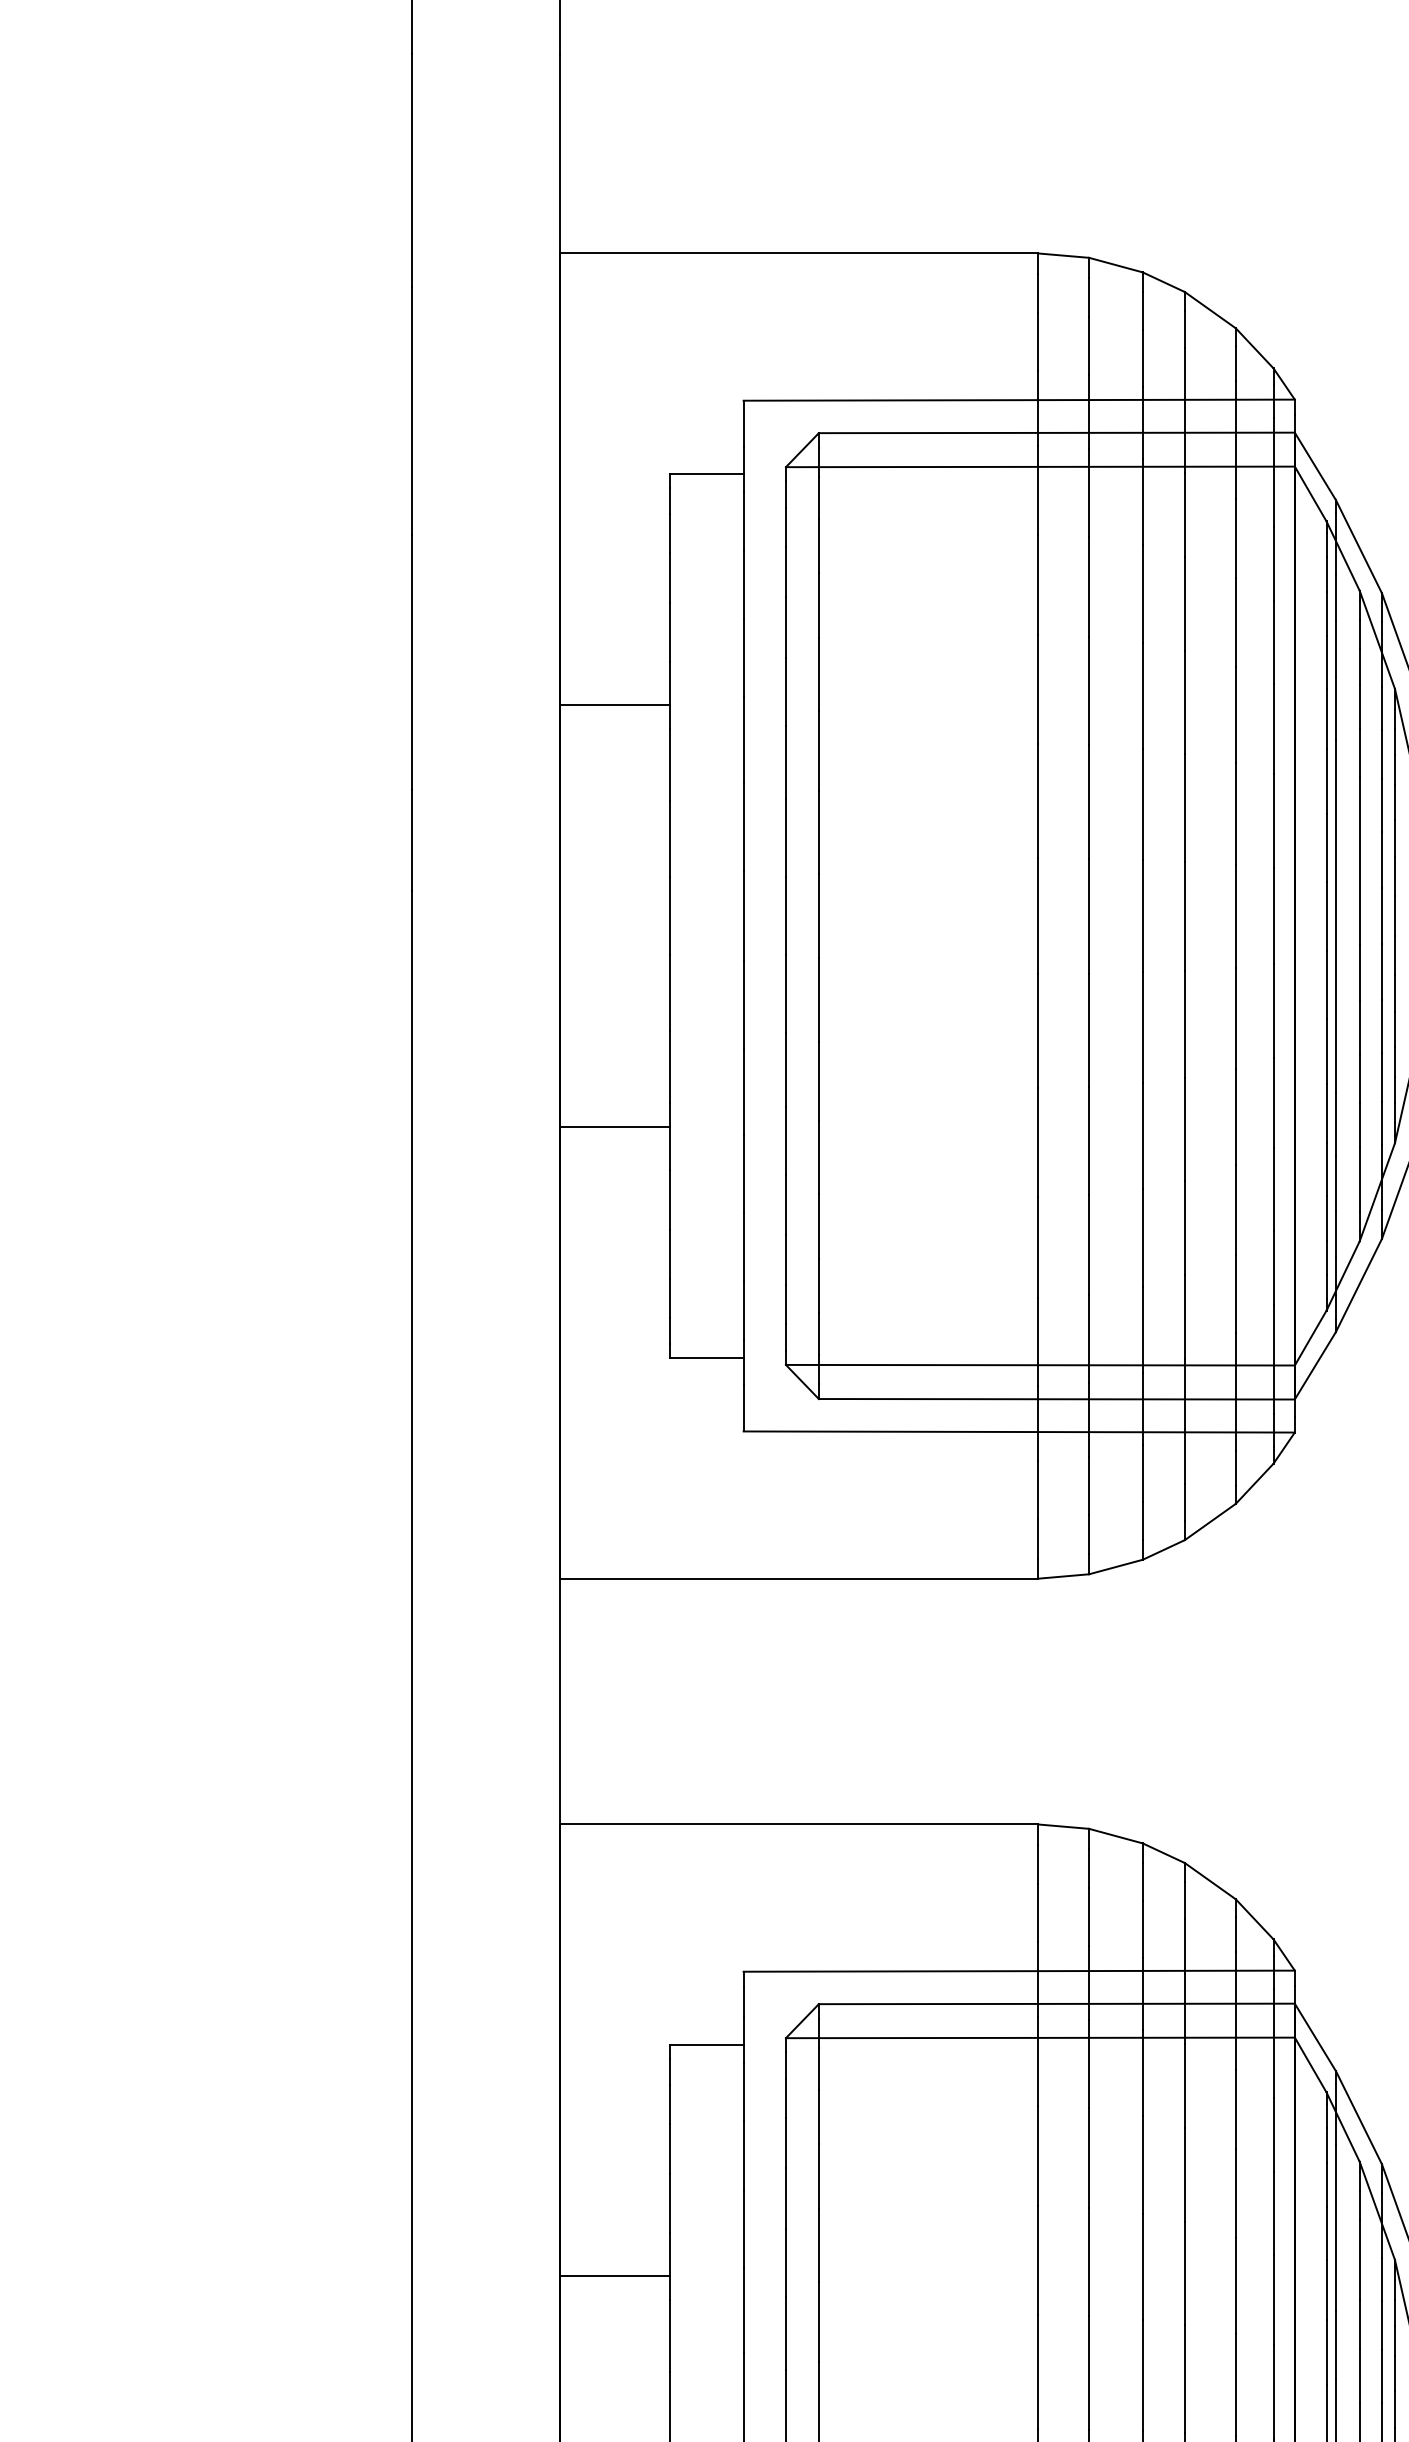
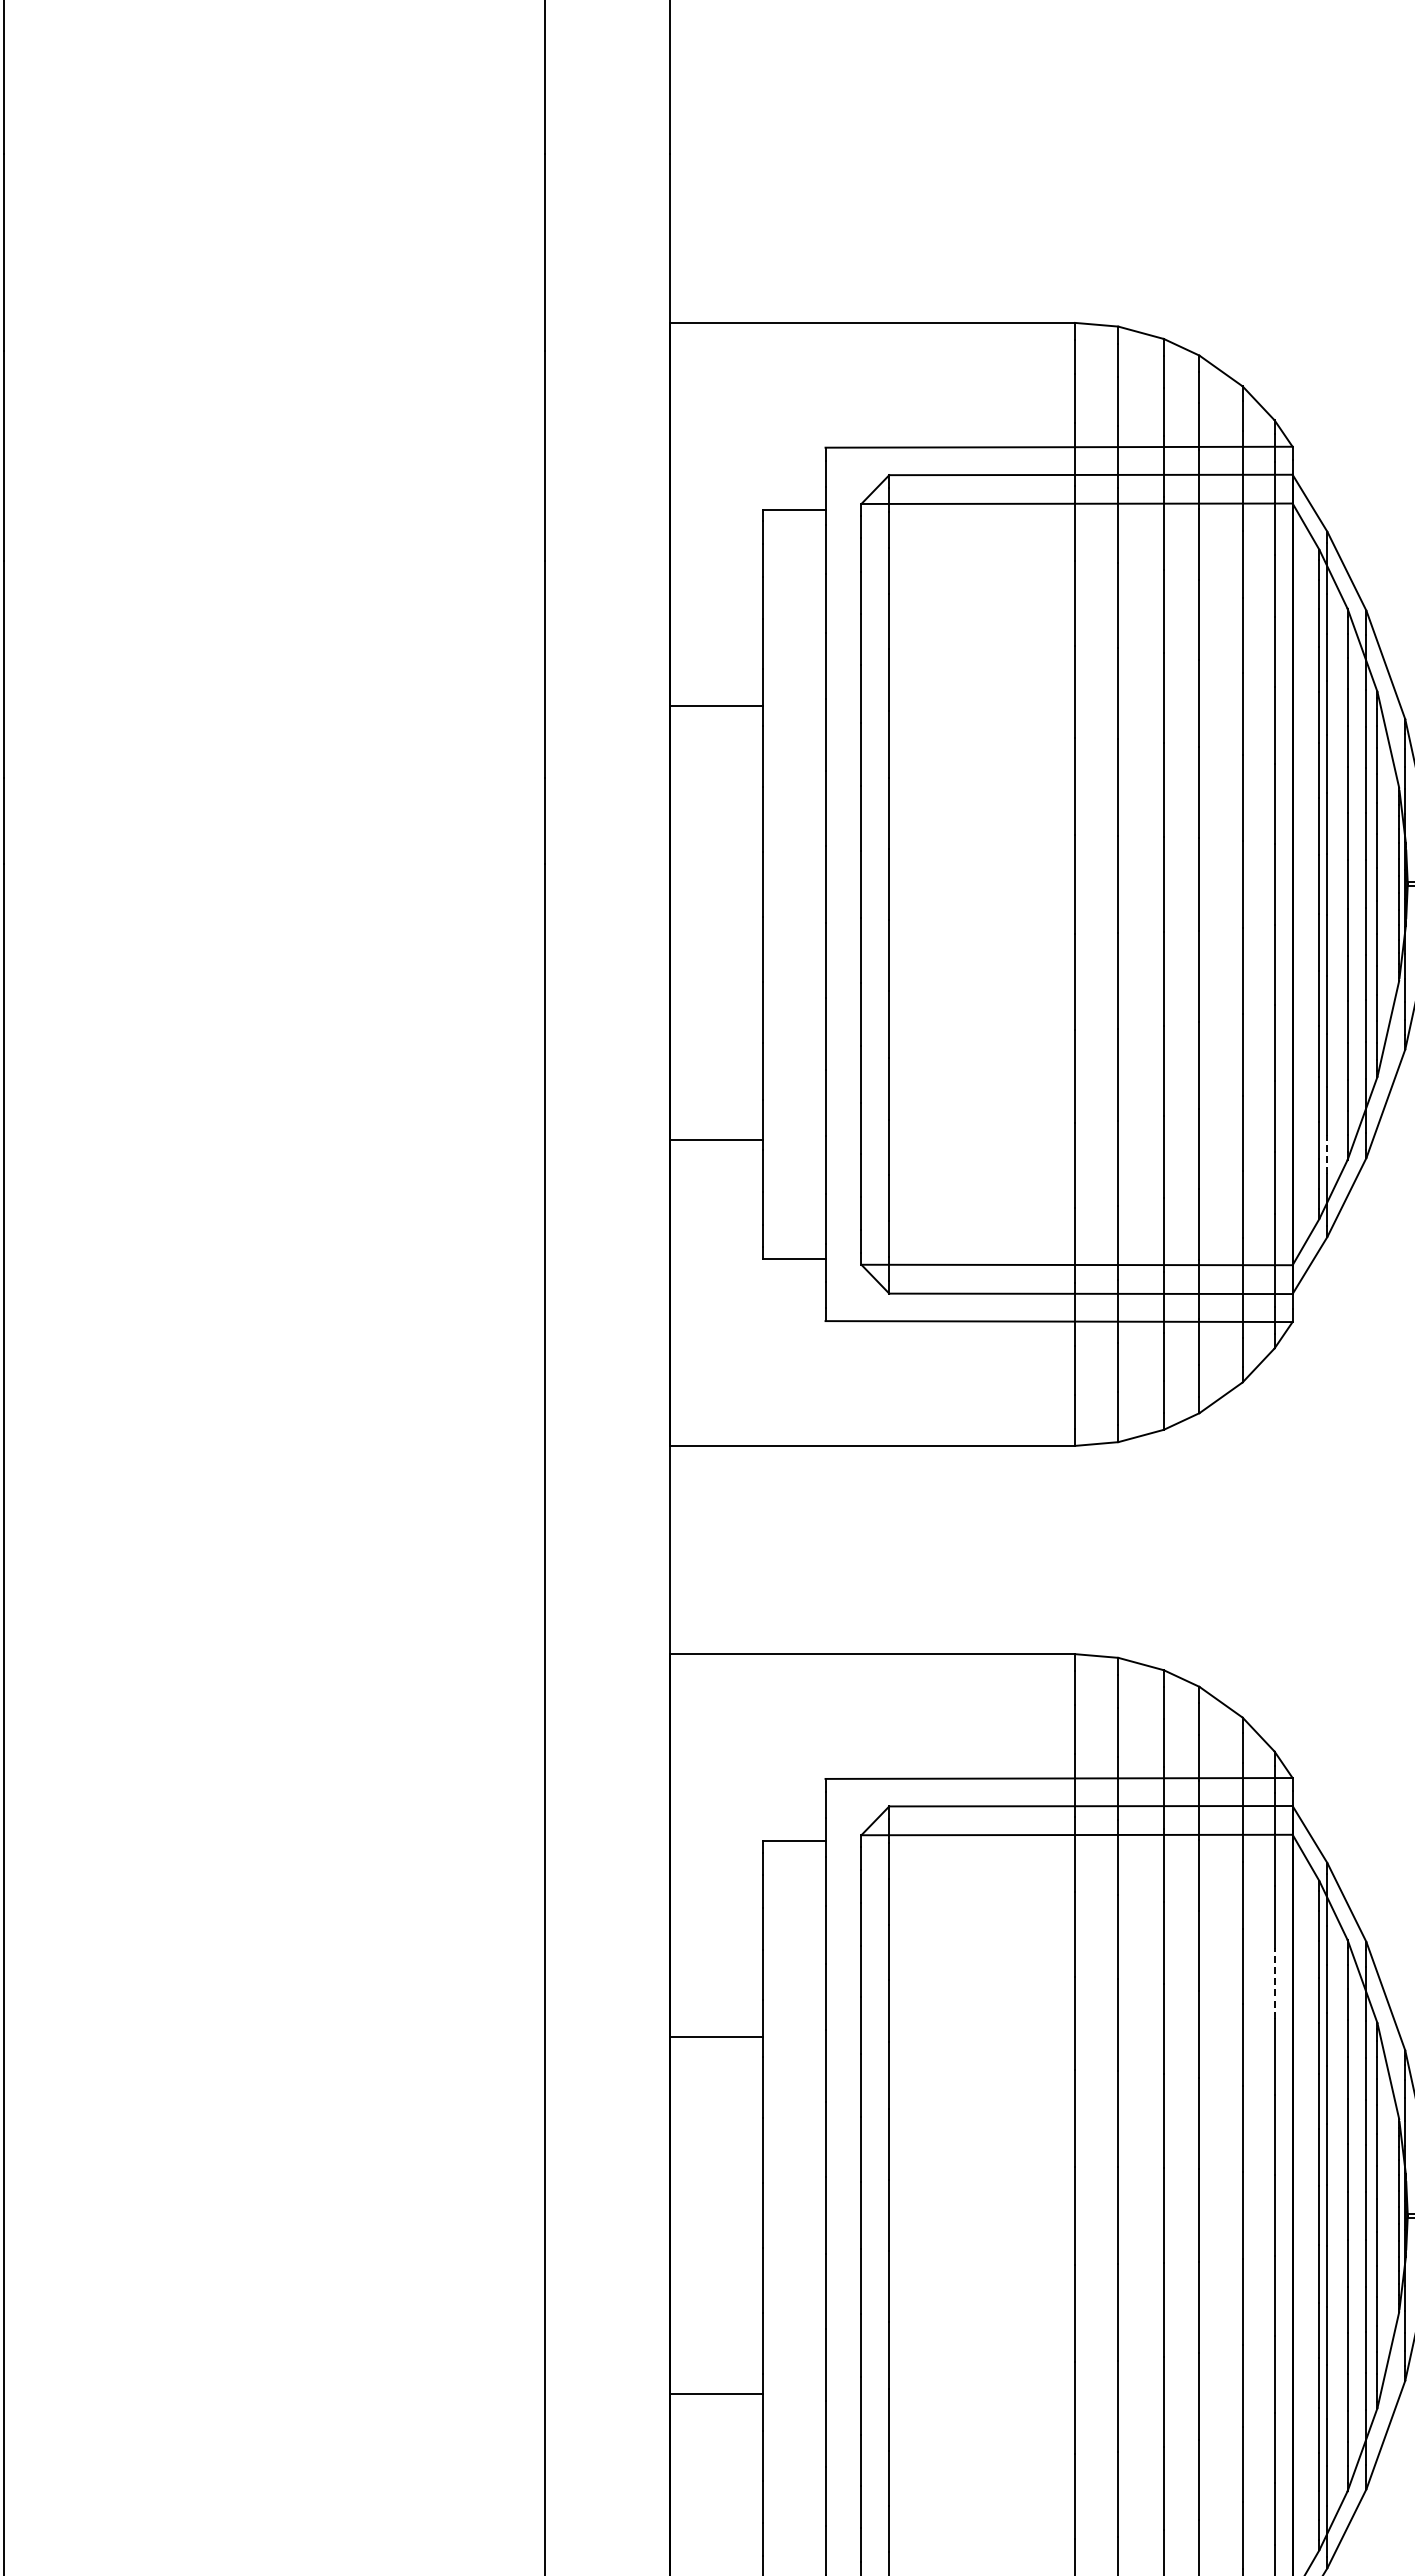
line: (614, 1127) -> (716, 1140), moved
line: (1335, 1234) -> (1327, 1154), solid -> dashed
line: (1273, 2213) -> (1274, 1983), solid -> dashed

